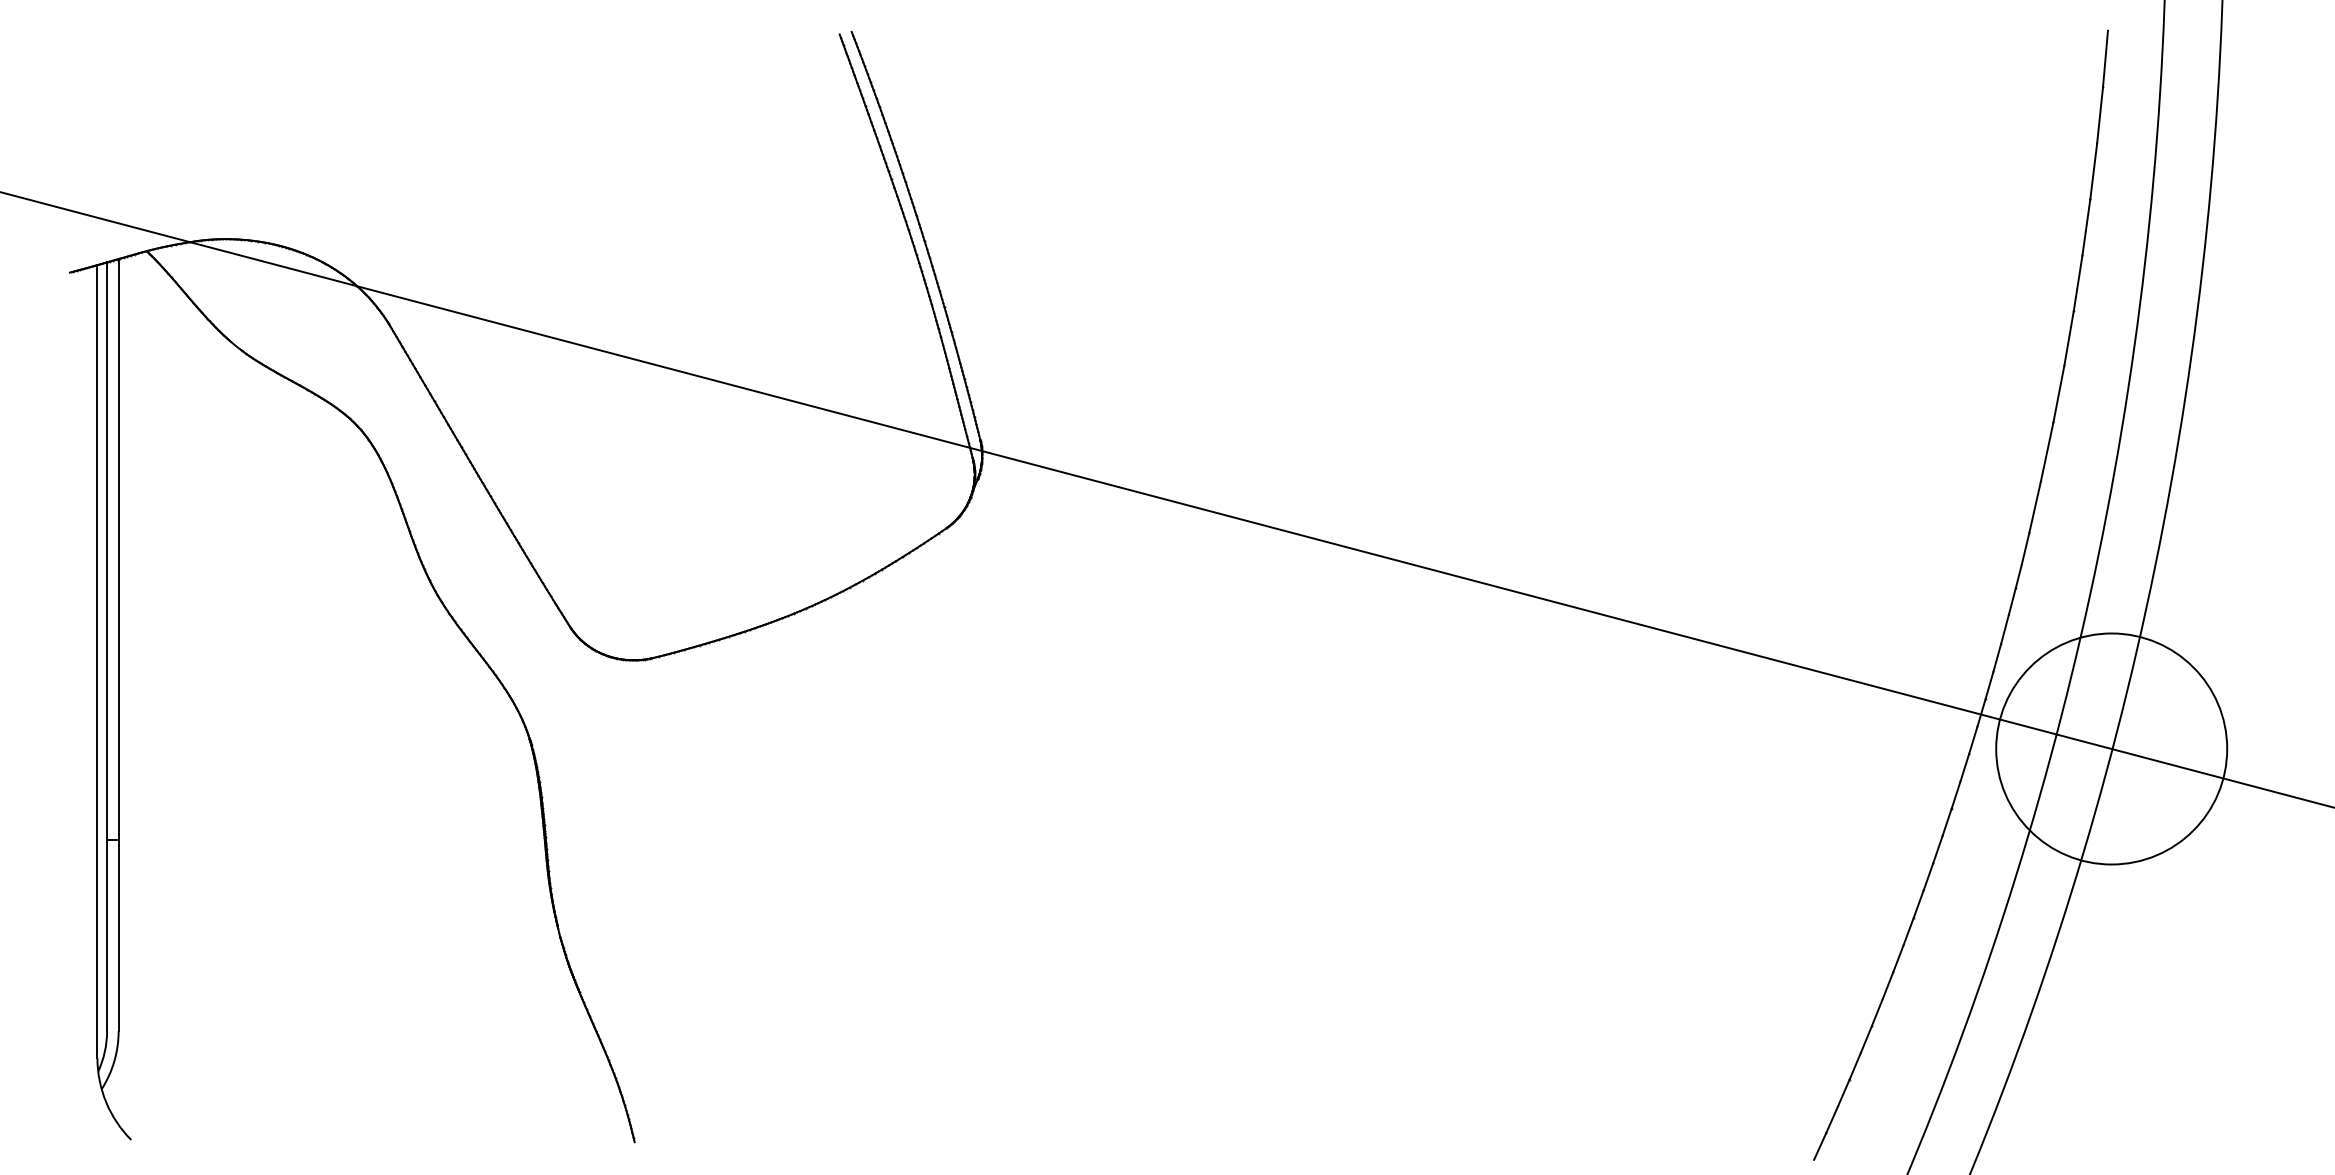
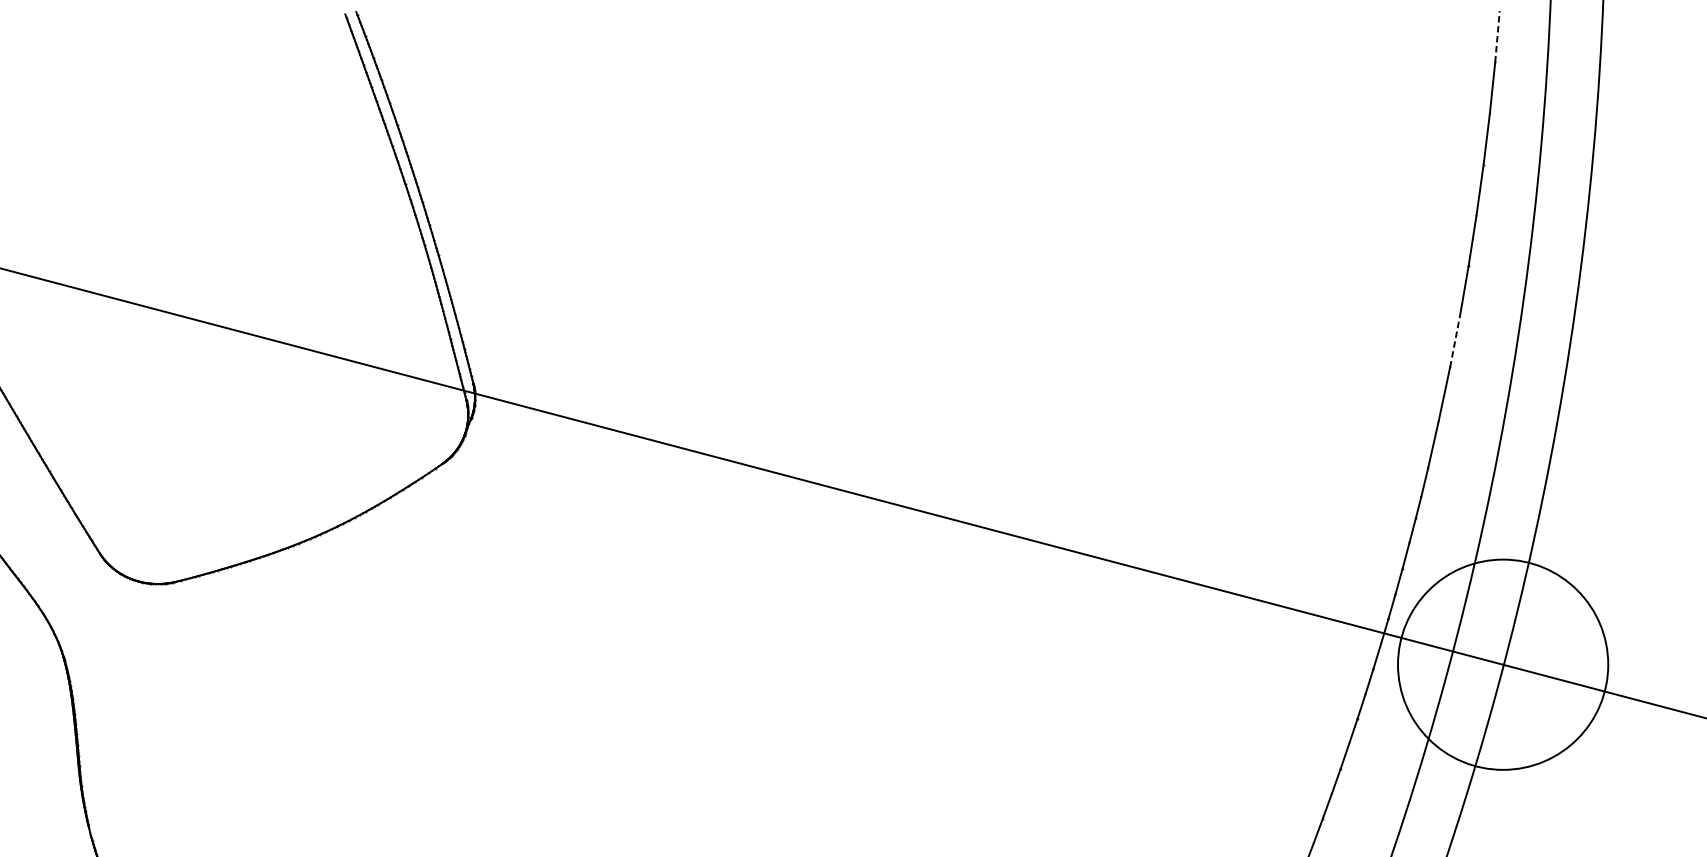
line: (2105, 58) -> (1497, 36), solid -> dashed
line: (2058, 393) -> (1454, 341), solid -> dashed

